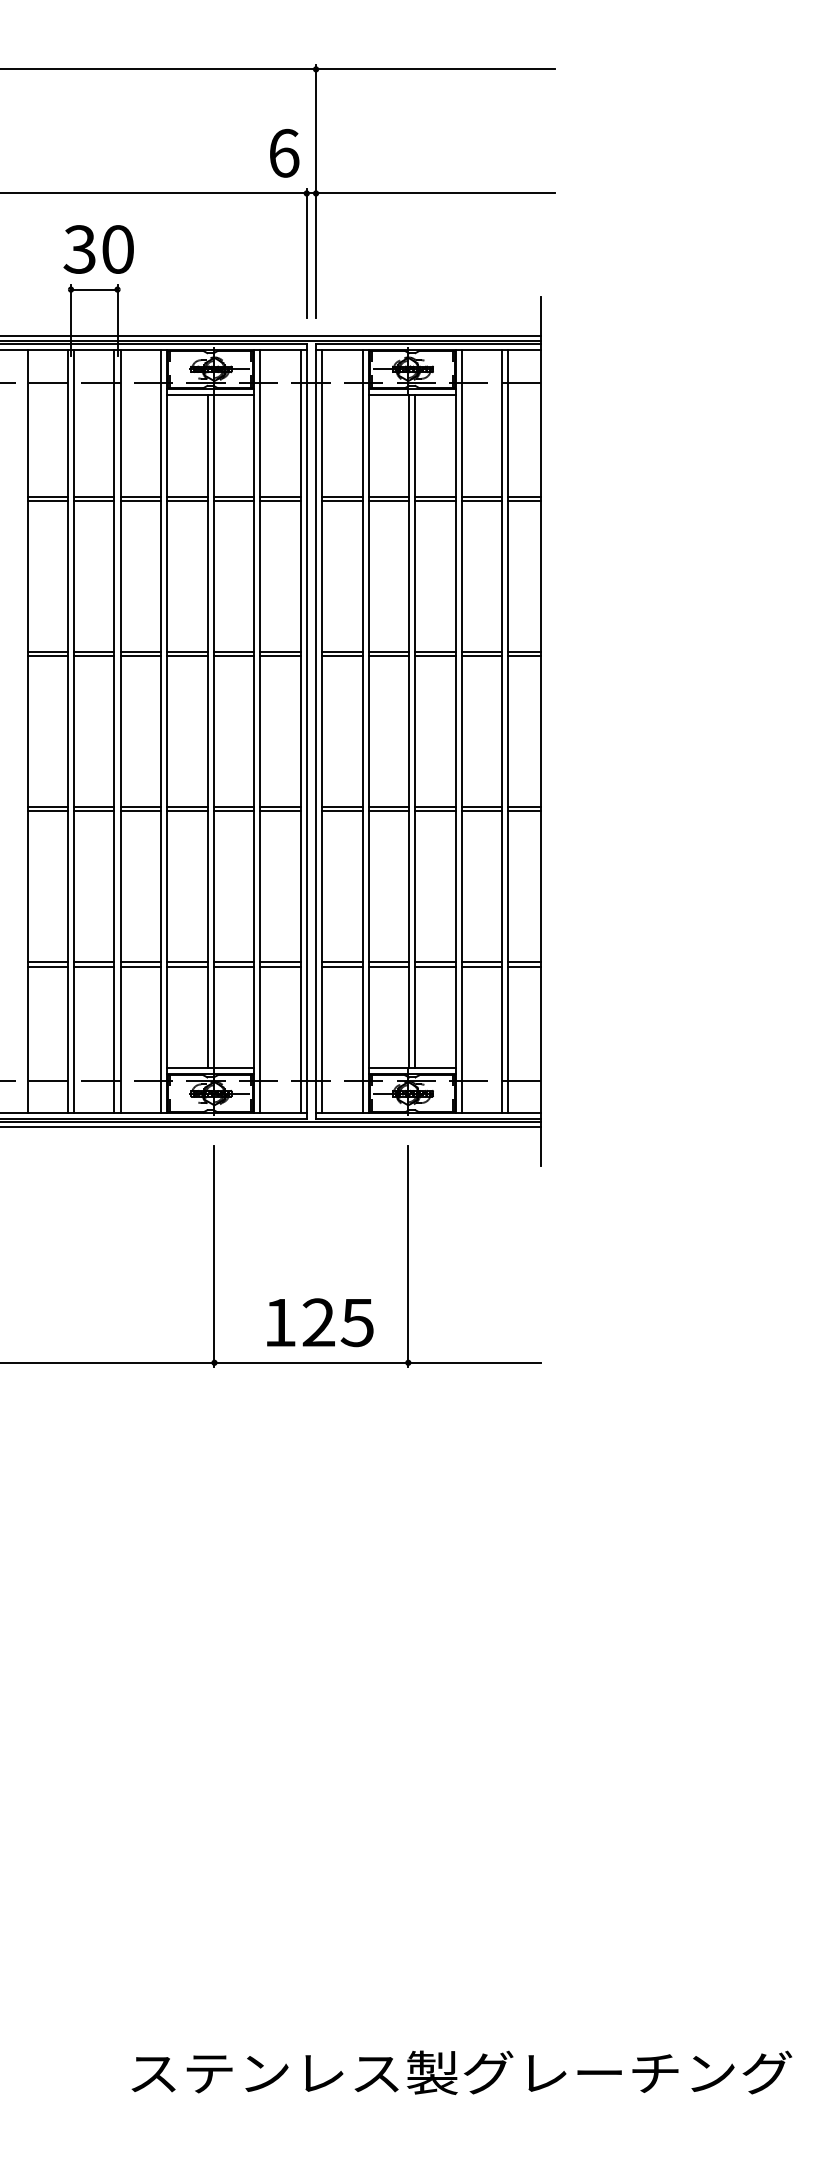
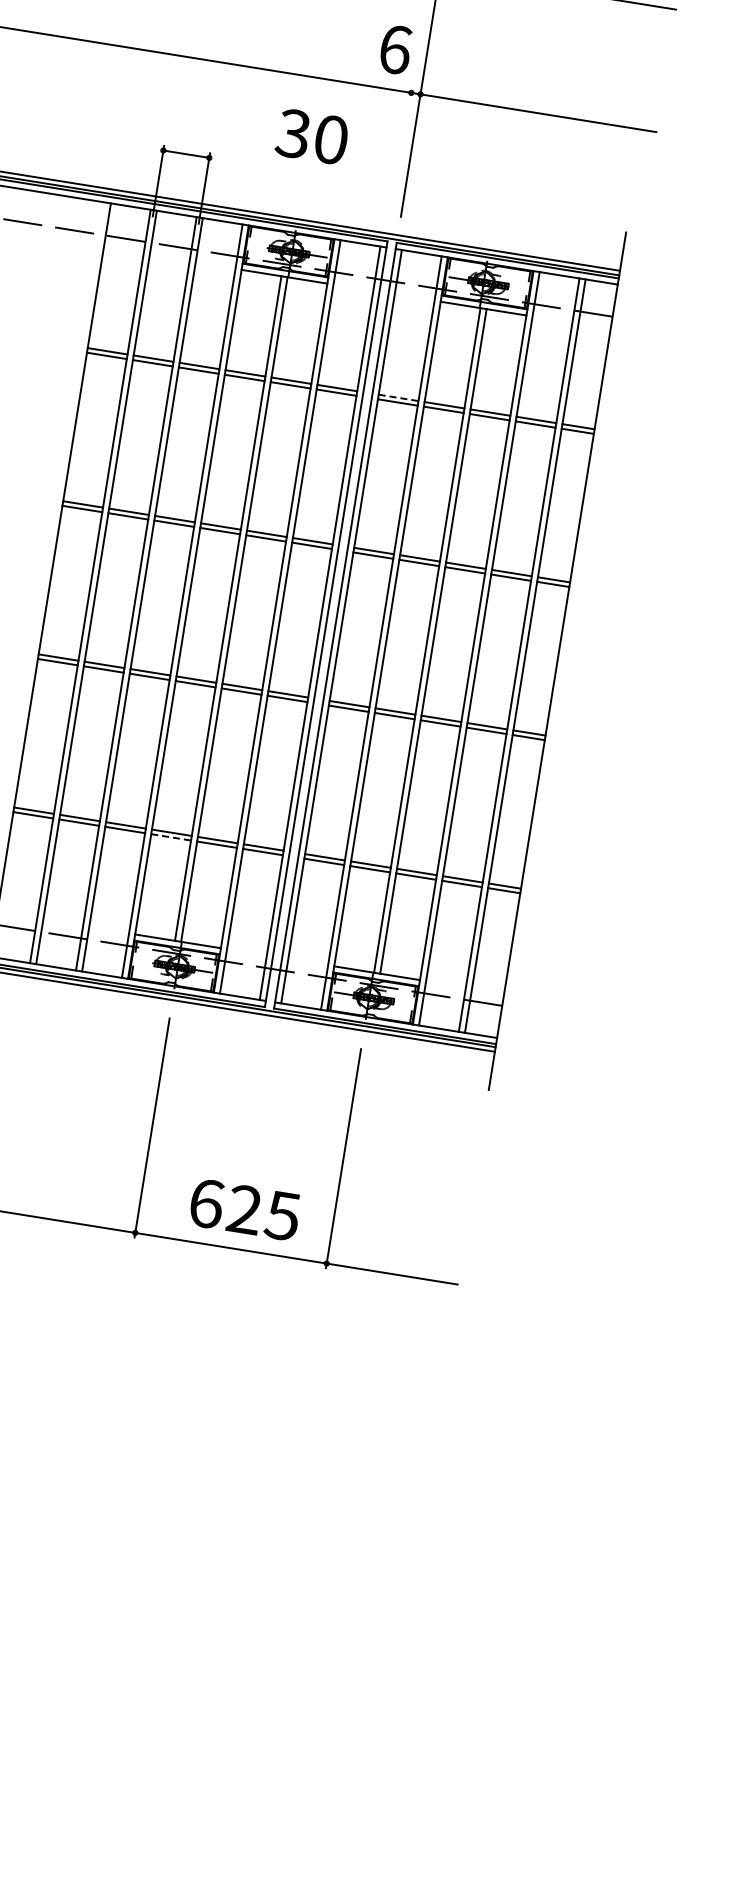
text: (98, 249) -> (311, 136), moved
line: (306, 252) -> (401, 151), removed
line: (342, 496) -> (398, 397), solid -> dashed
line: (187, 966) -> (171, 837), solid -> dashed
text: (280, 1322) -> (206, 1203), 125 -> 625

